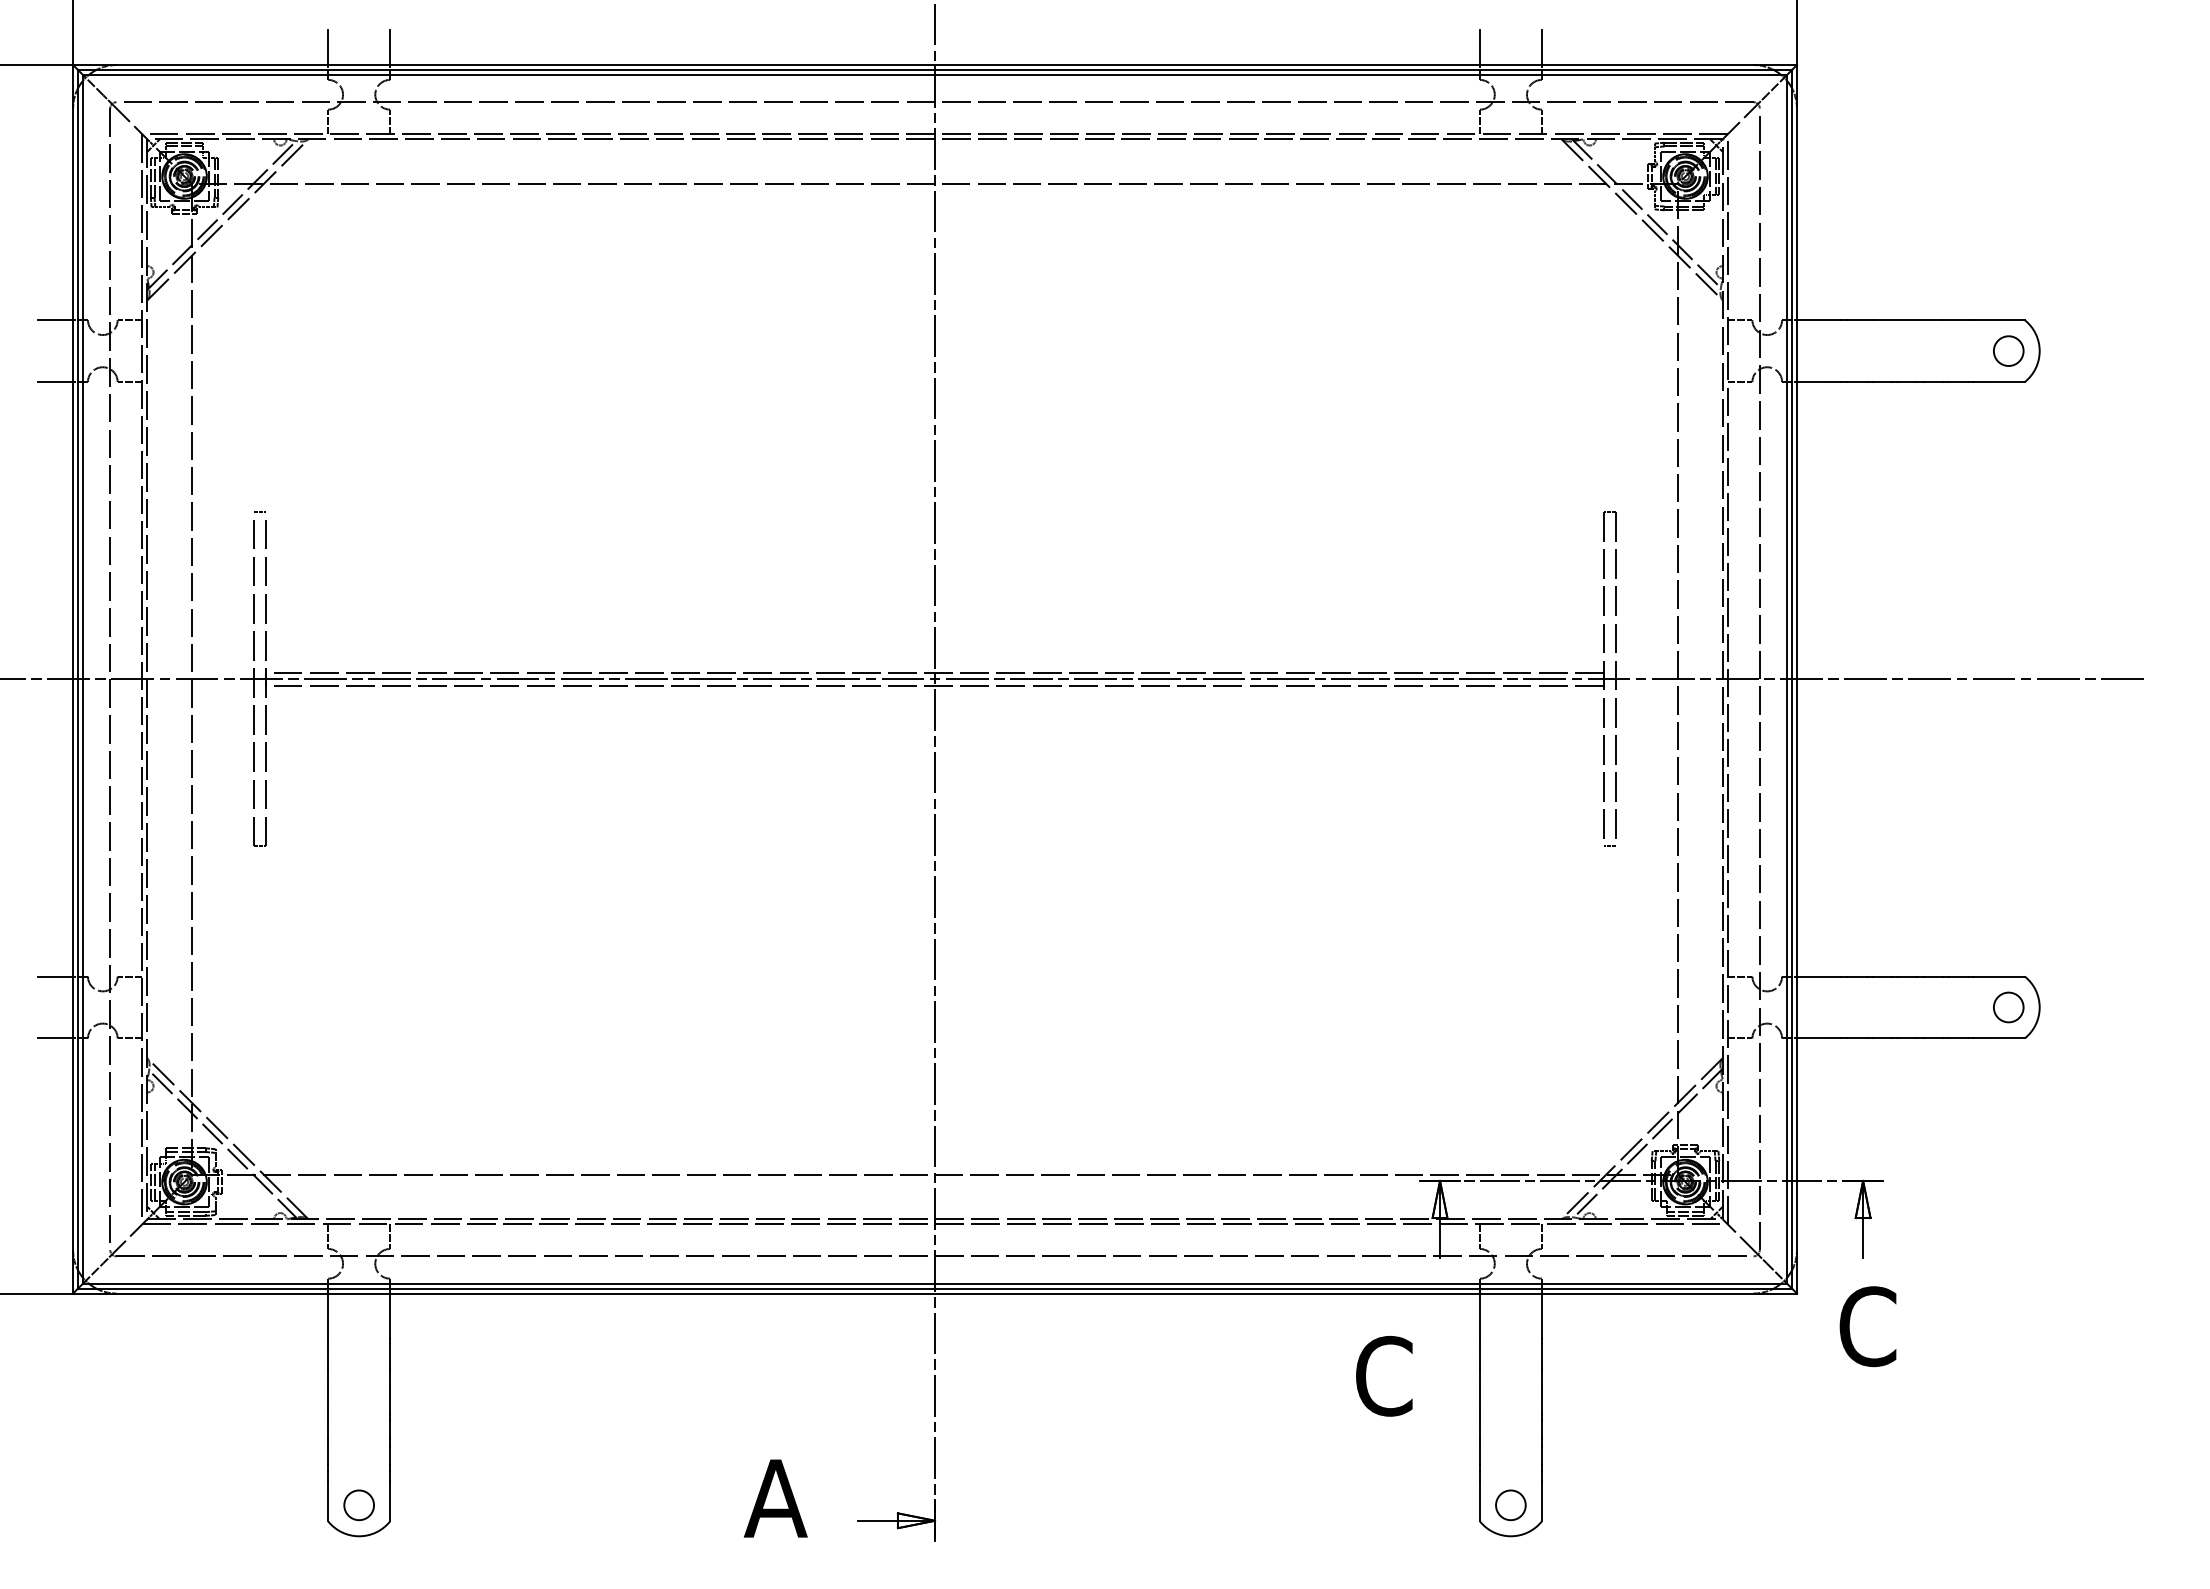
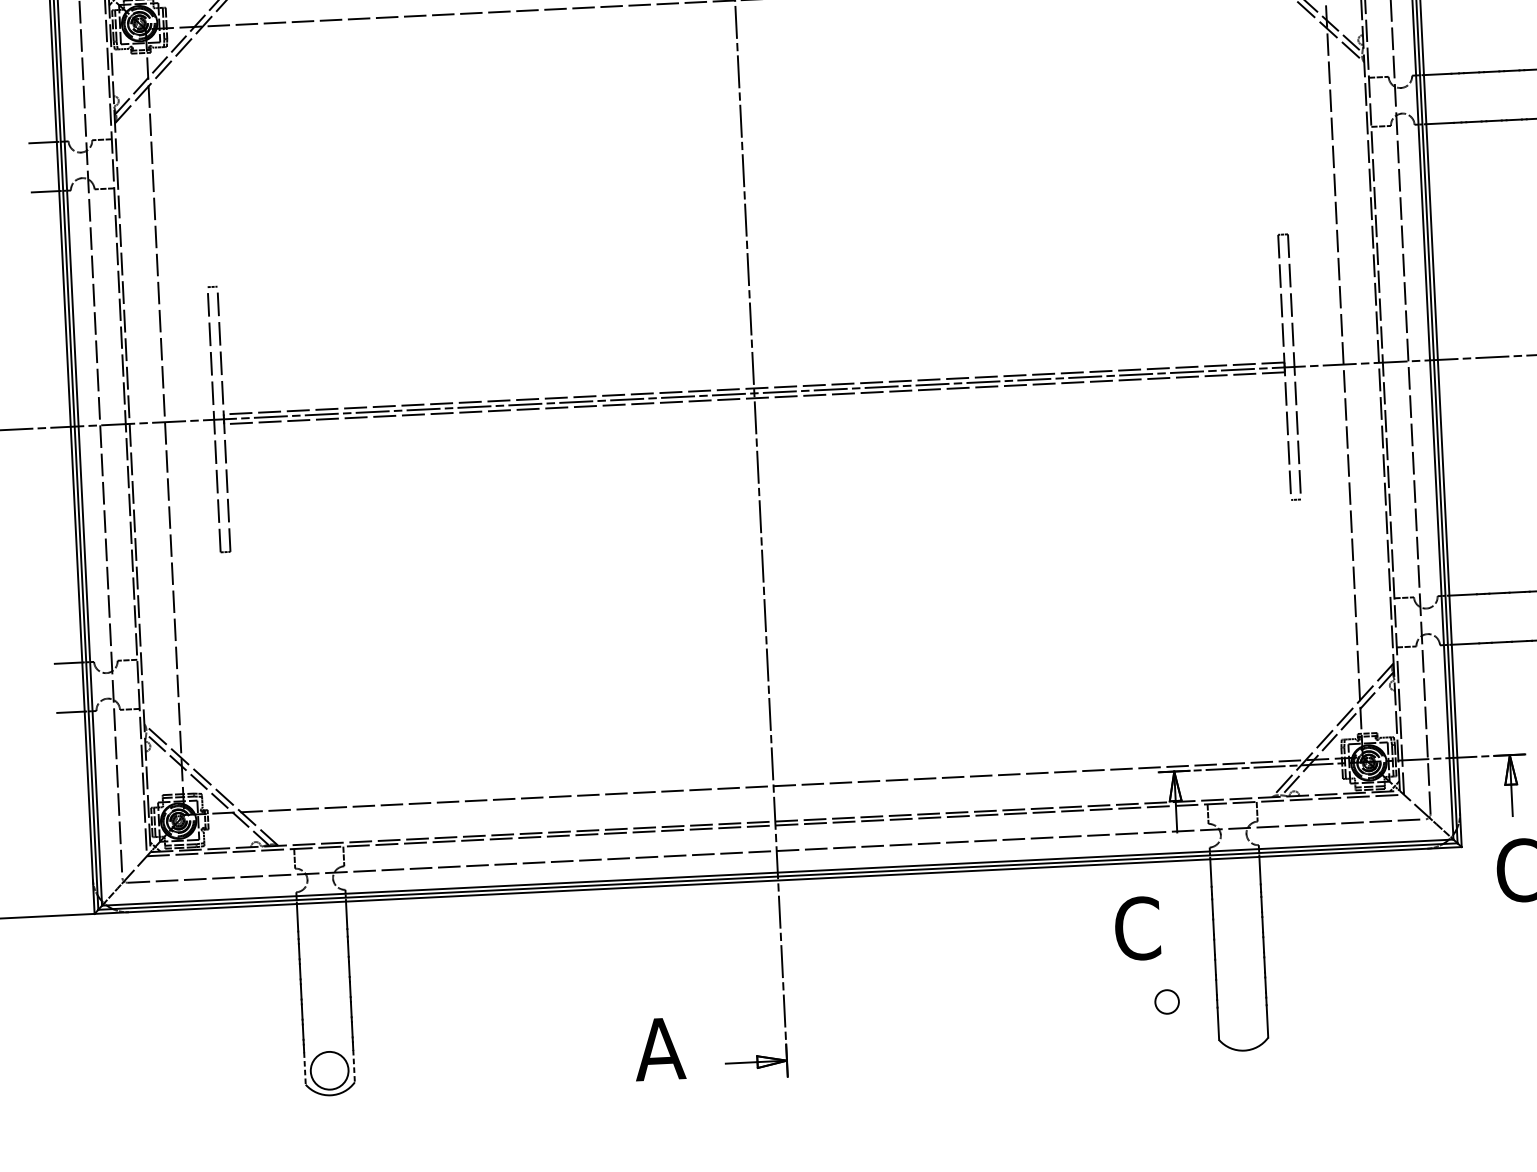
line: (328, 1501) -> (305, 1068), solid -> dashed
line: (390, 1501) -> (354, 1066), solid -> dashed
circle: (359, 1505) -> (329, 1070), size x1.6
circle: (1510, 1505) -> (1166, 1002), moved

